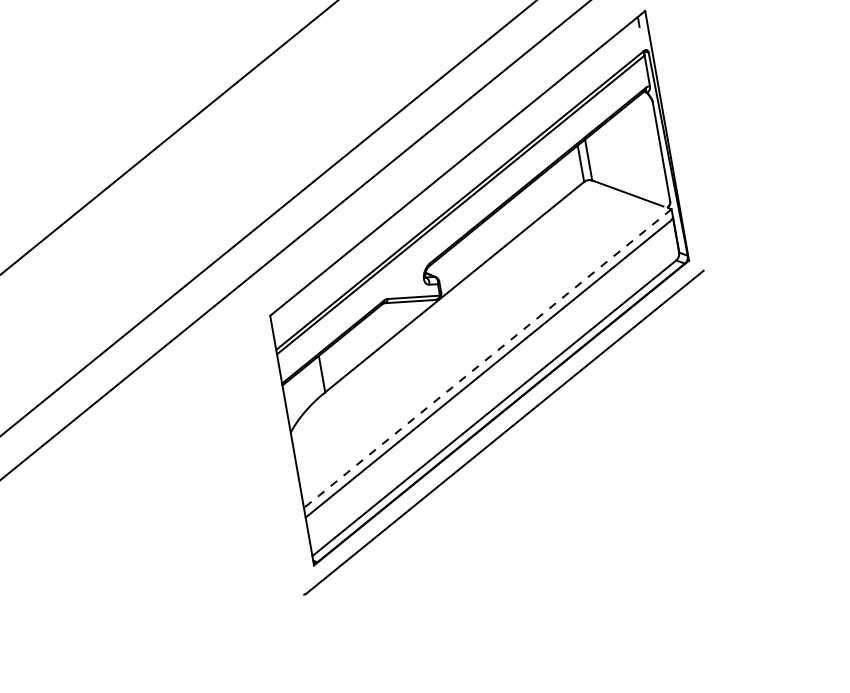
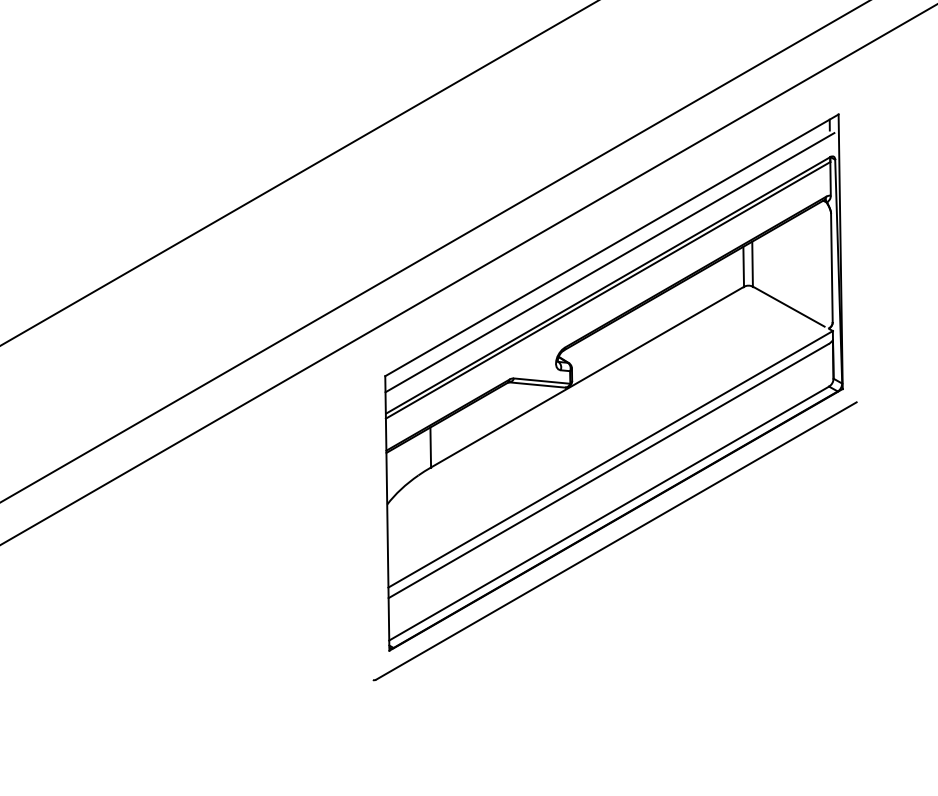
line: (457, 179) -> (609, 262), added
line: (487, 358) -> (610, 459), dashed -> solid

